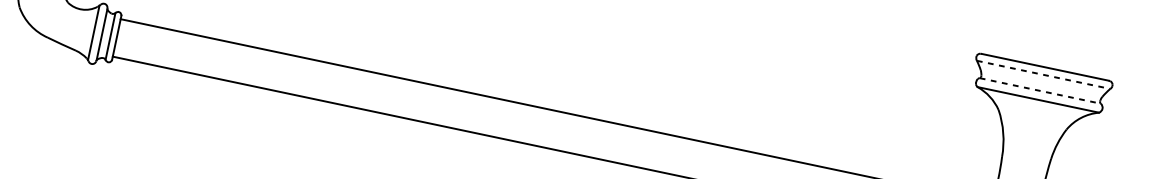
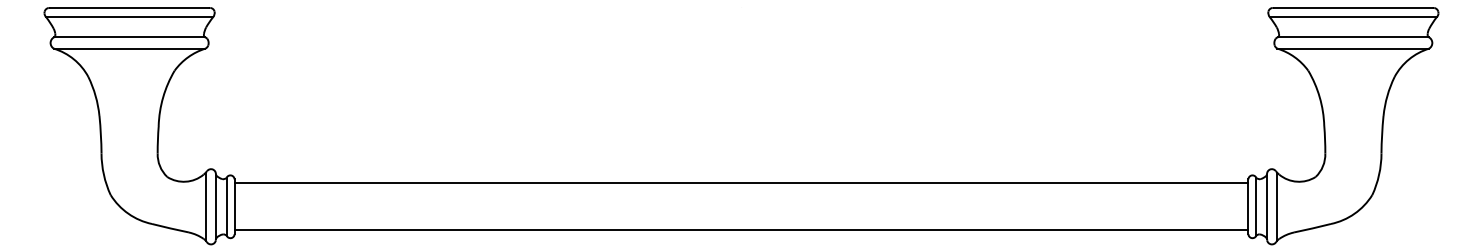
line: (1043, 75) -> (1353, 17), dashed -> solid
line: (1040, 91) -> (1353, 37), dashed -> solid

